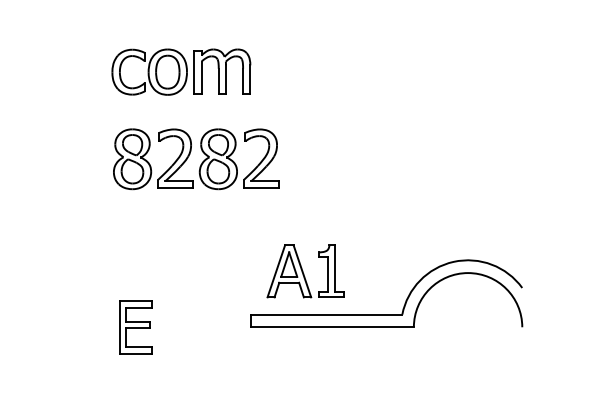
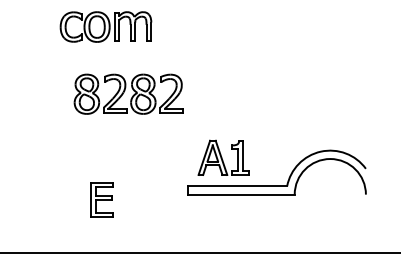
part: (180, 71) -> (105, 26), moved
part: (195, 158) -> (128, 93), moved
part: (134, 327) -> (101, 199), moved

